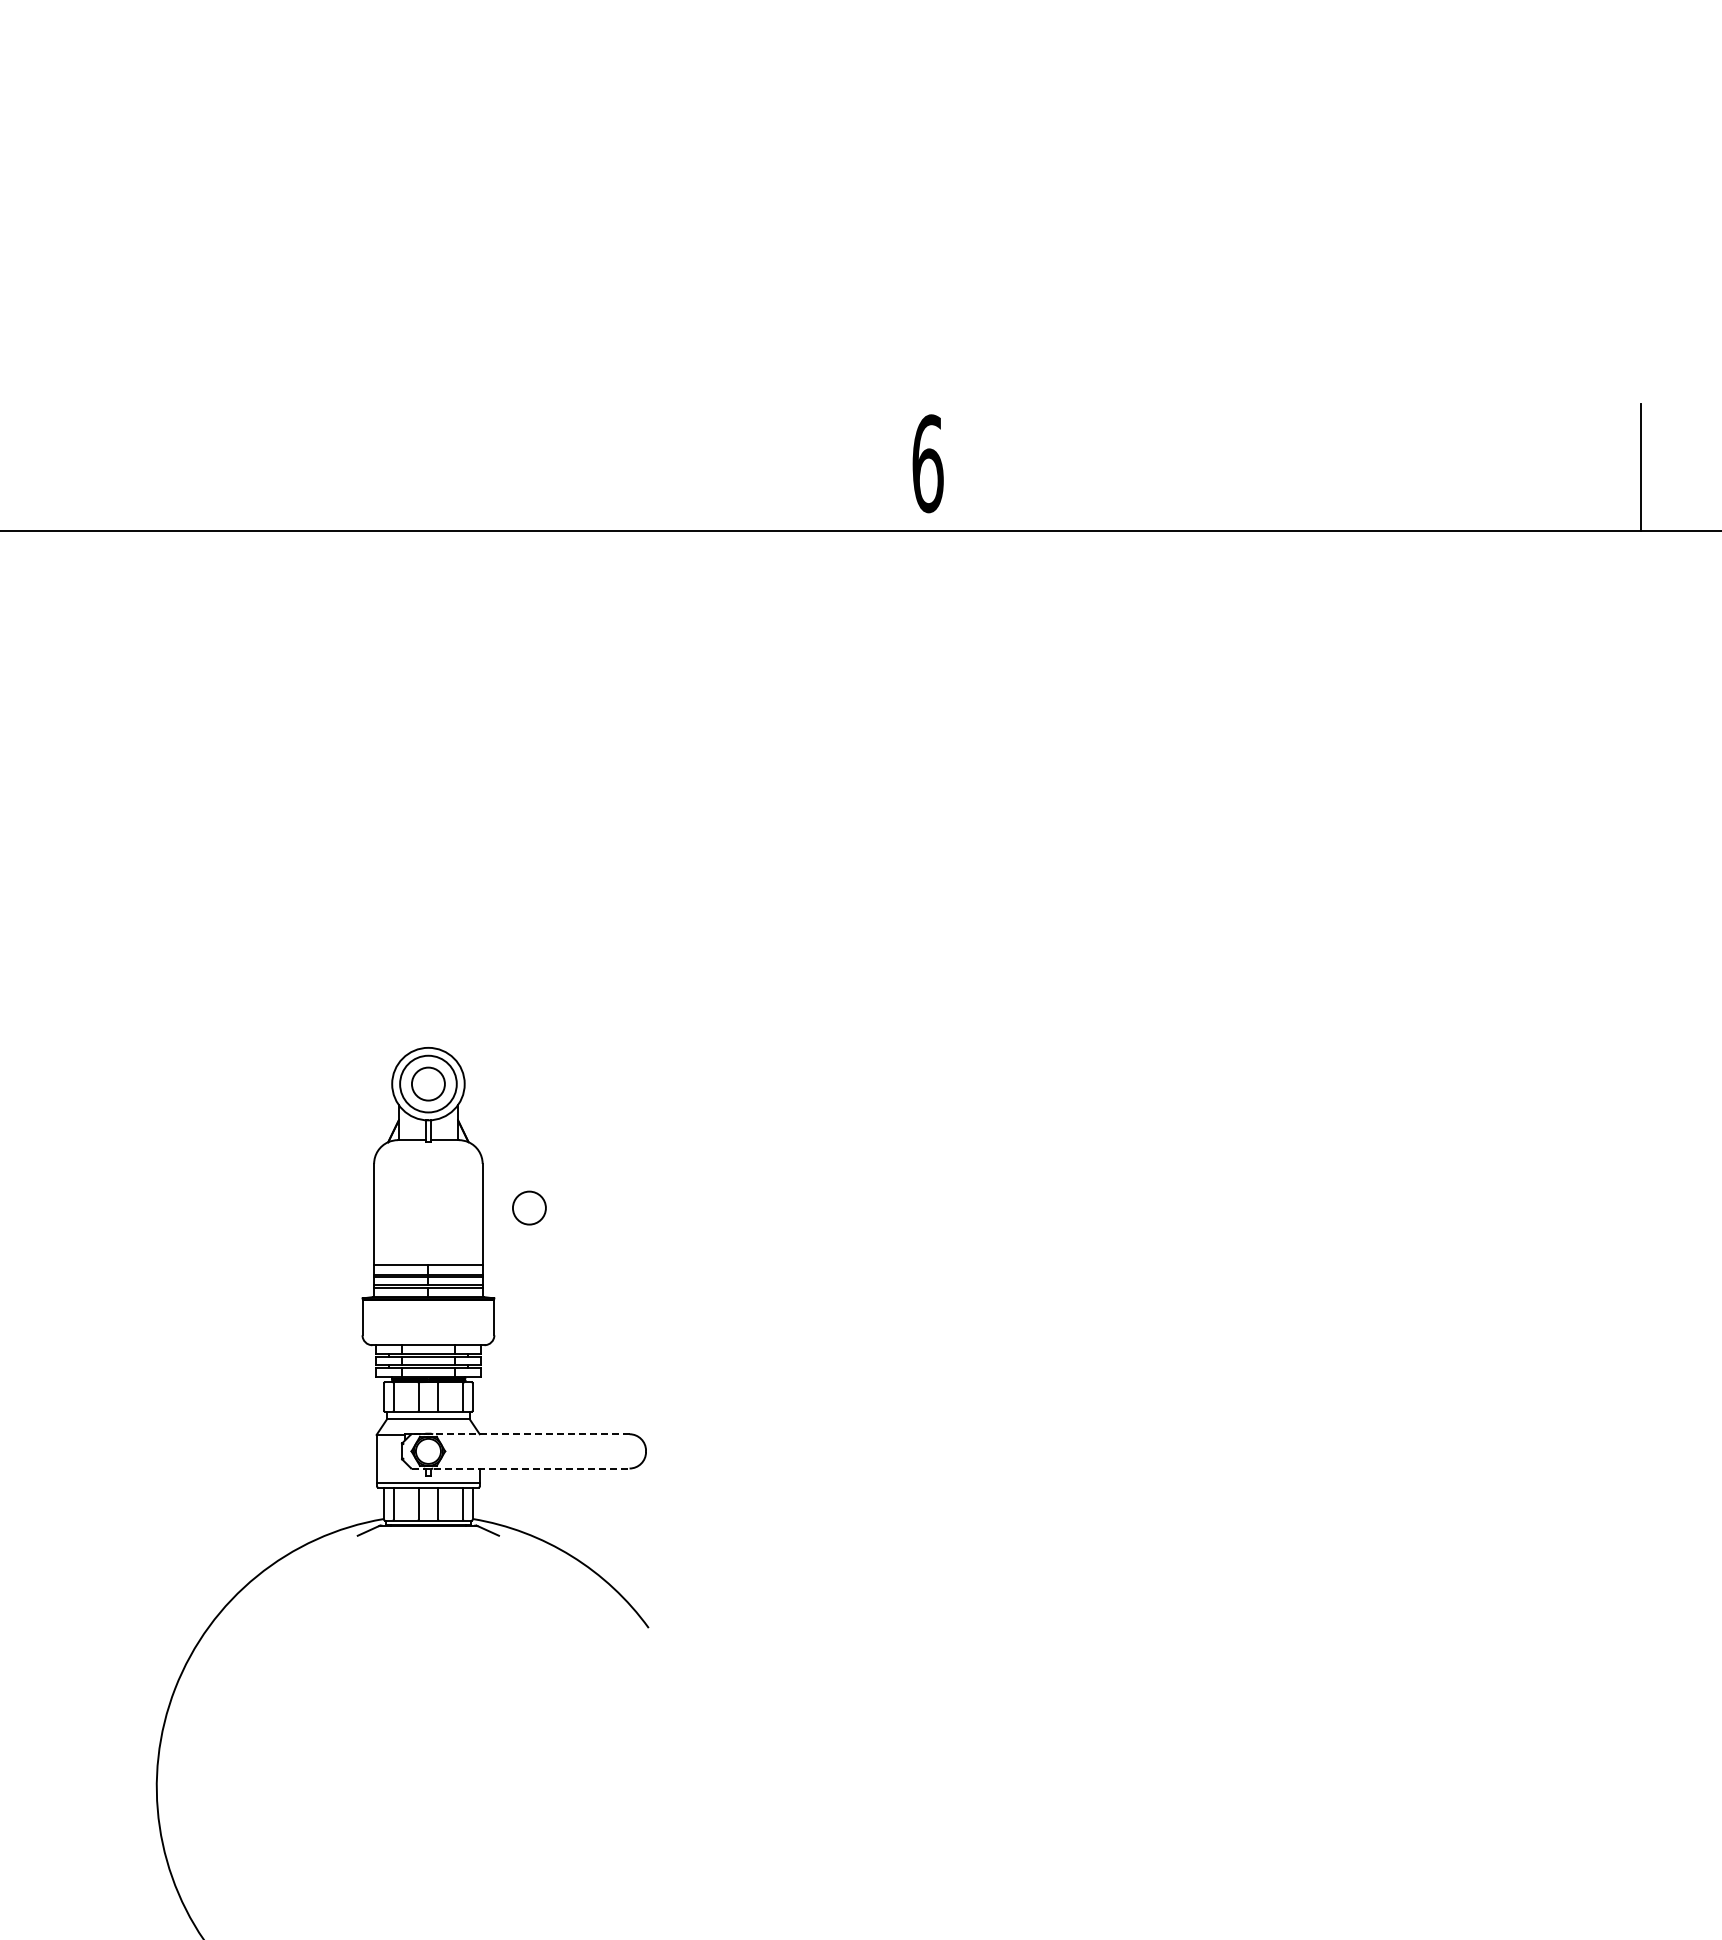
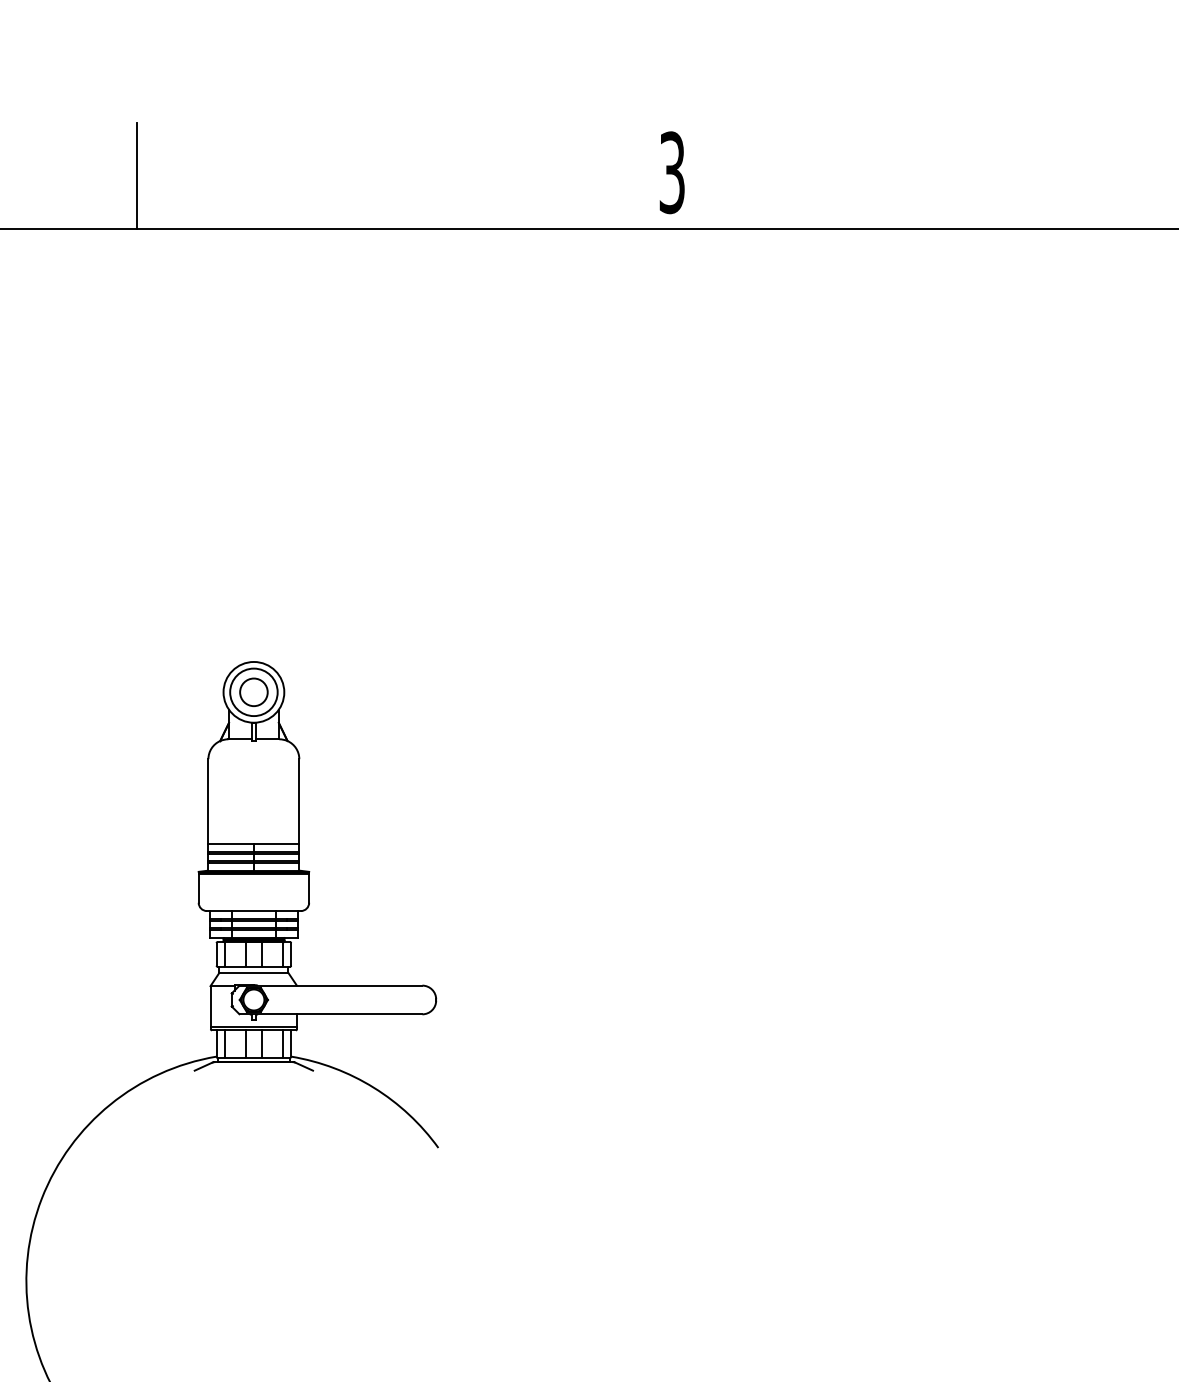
text: (927, 463) -> (671, 172), 6 -> 3
line: (288, 467) -> (136, 175), added
circle: (529, 1207) -> (338, 795), removed
line: (520, 1434) -> (331, 985), dashed -> solid
line: (520, 1468) -> (331, 1014), dashed -> solid

